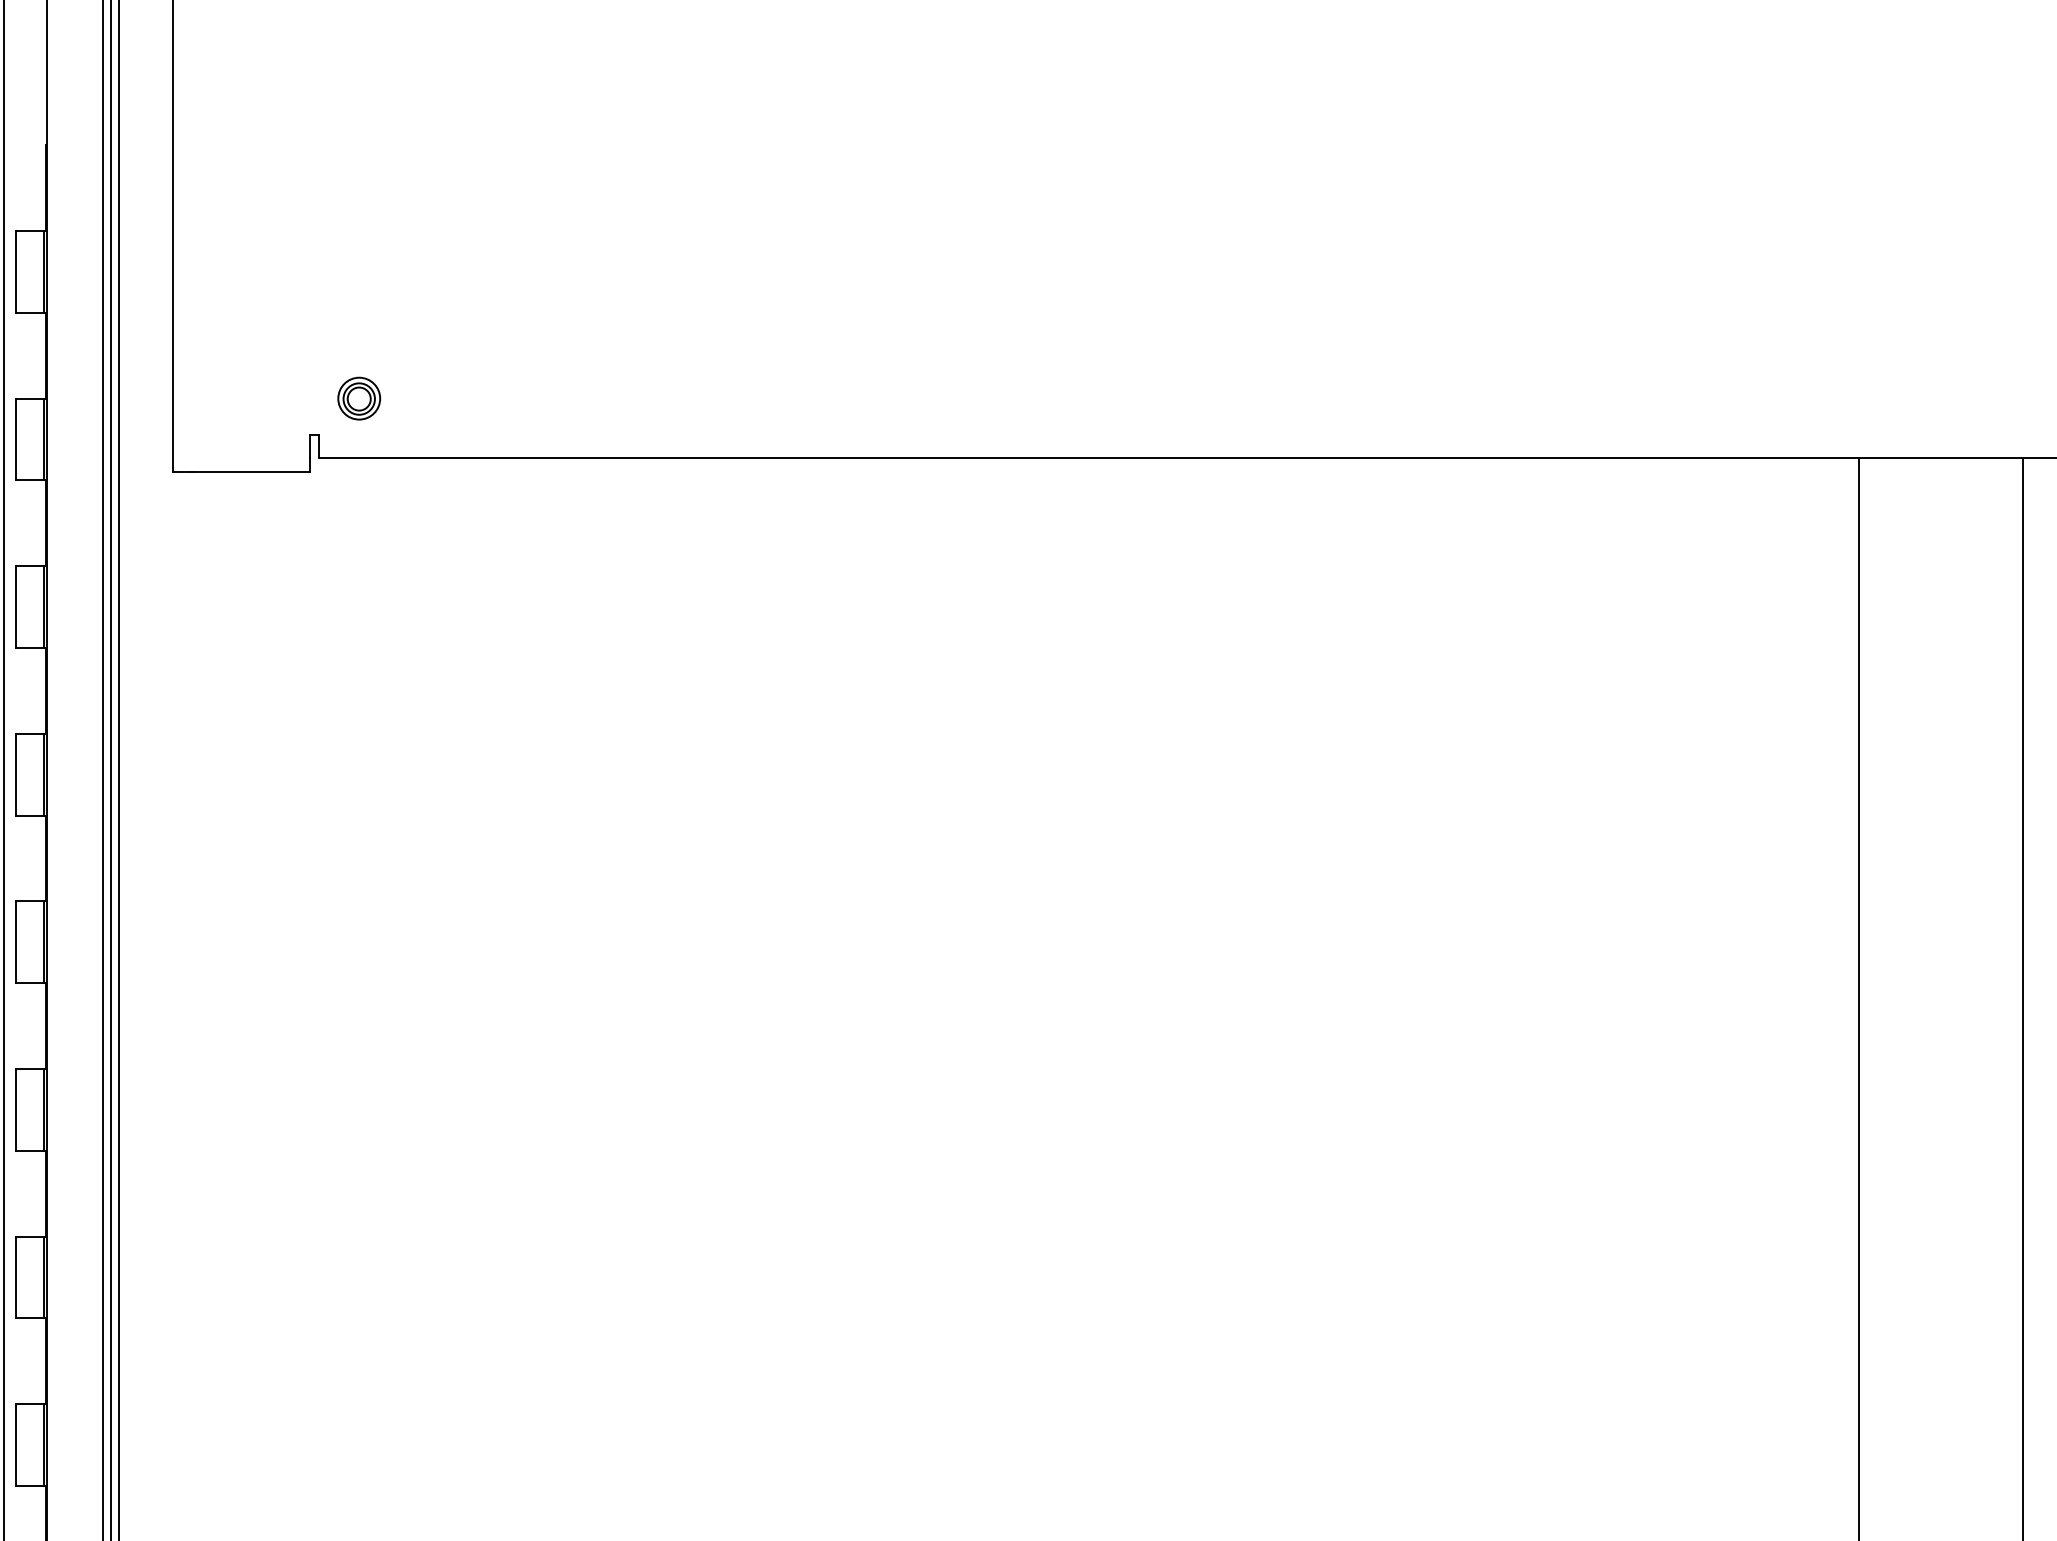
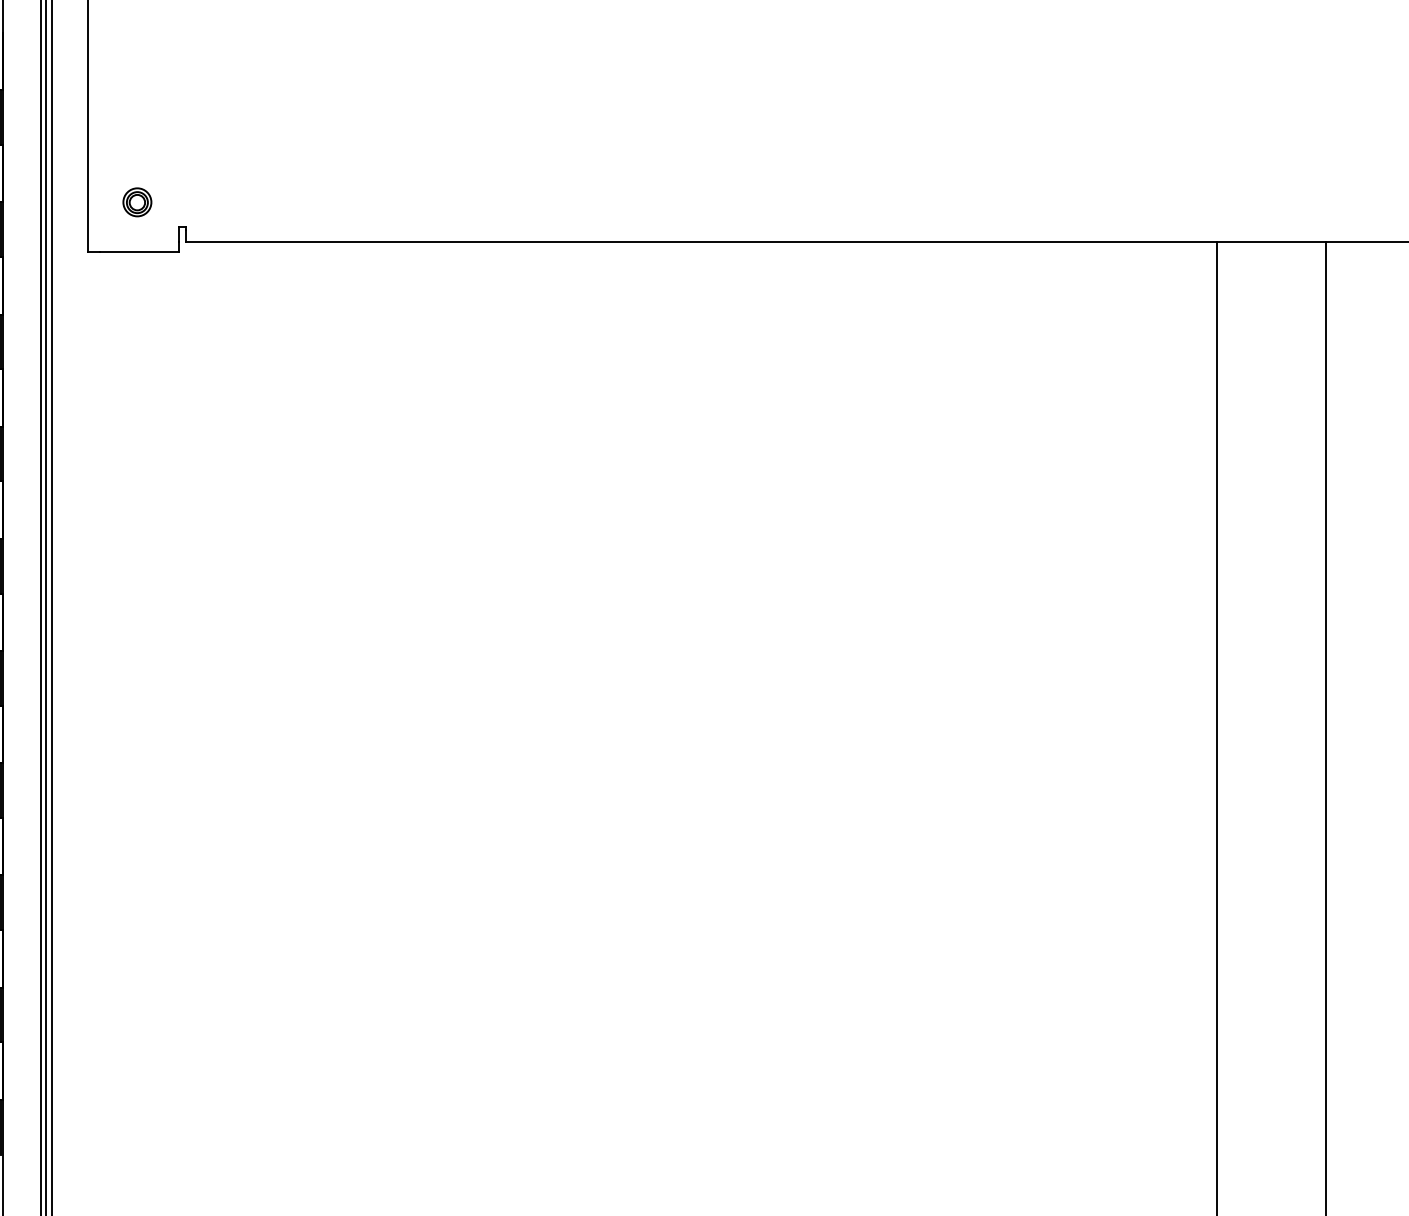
part: (359, 398) -> (137, 202), moved

